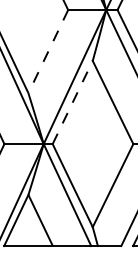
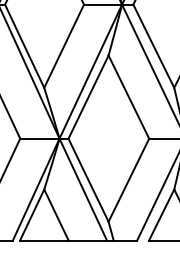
line: (47, 51) -> (63, 46), dashed -> solid
line: (72, 101) -> (88, 96), dashed -> solid

